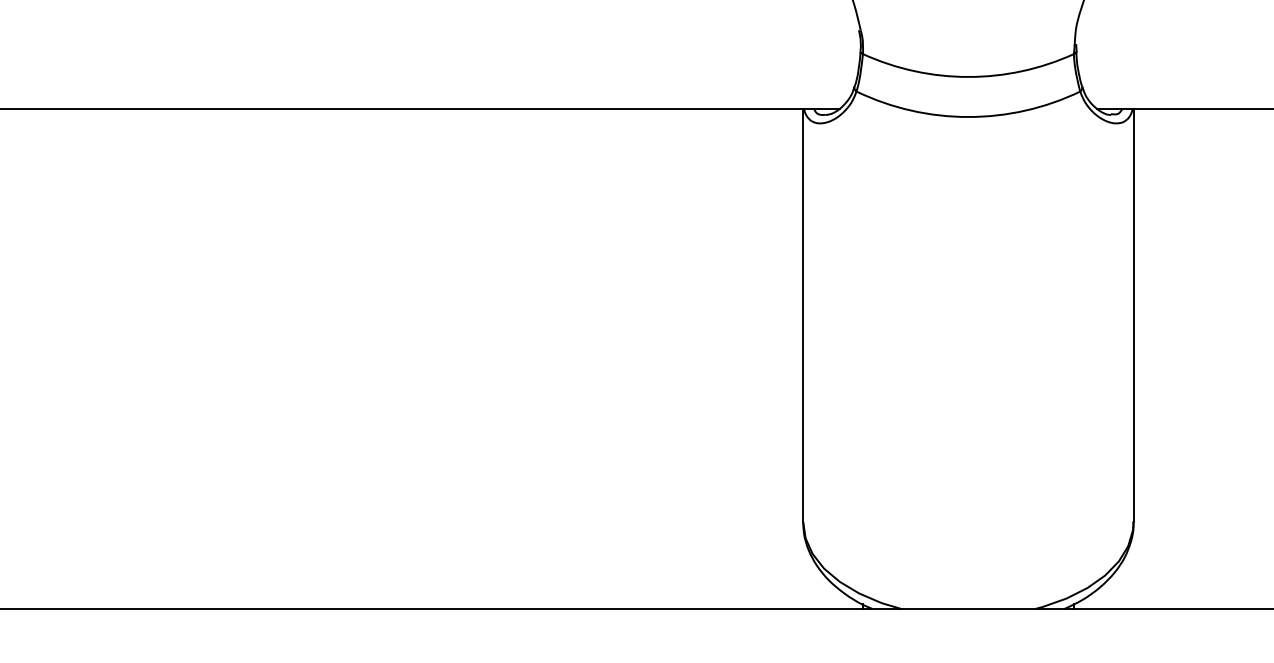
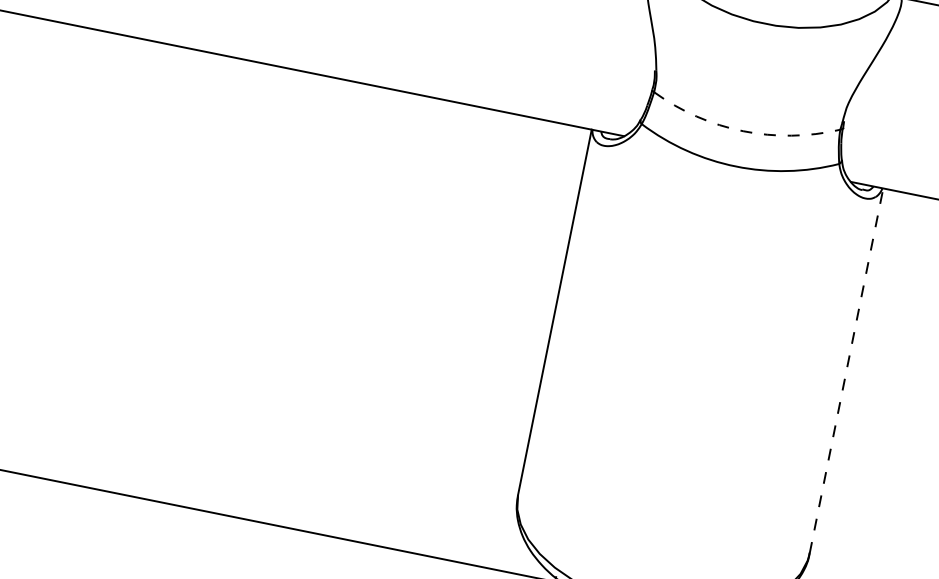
arc: (968, 76) -> (743, 130), solid -> dashed
line: (1133, 315) -> (846, 371), solid -> dashed

